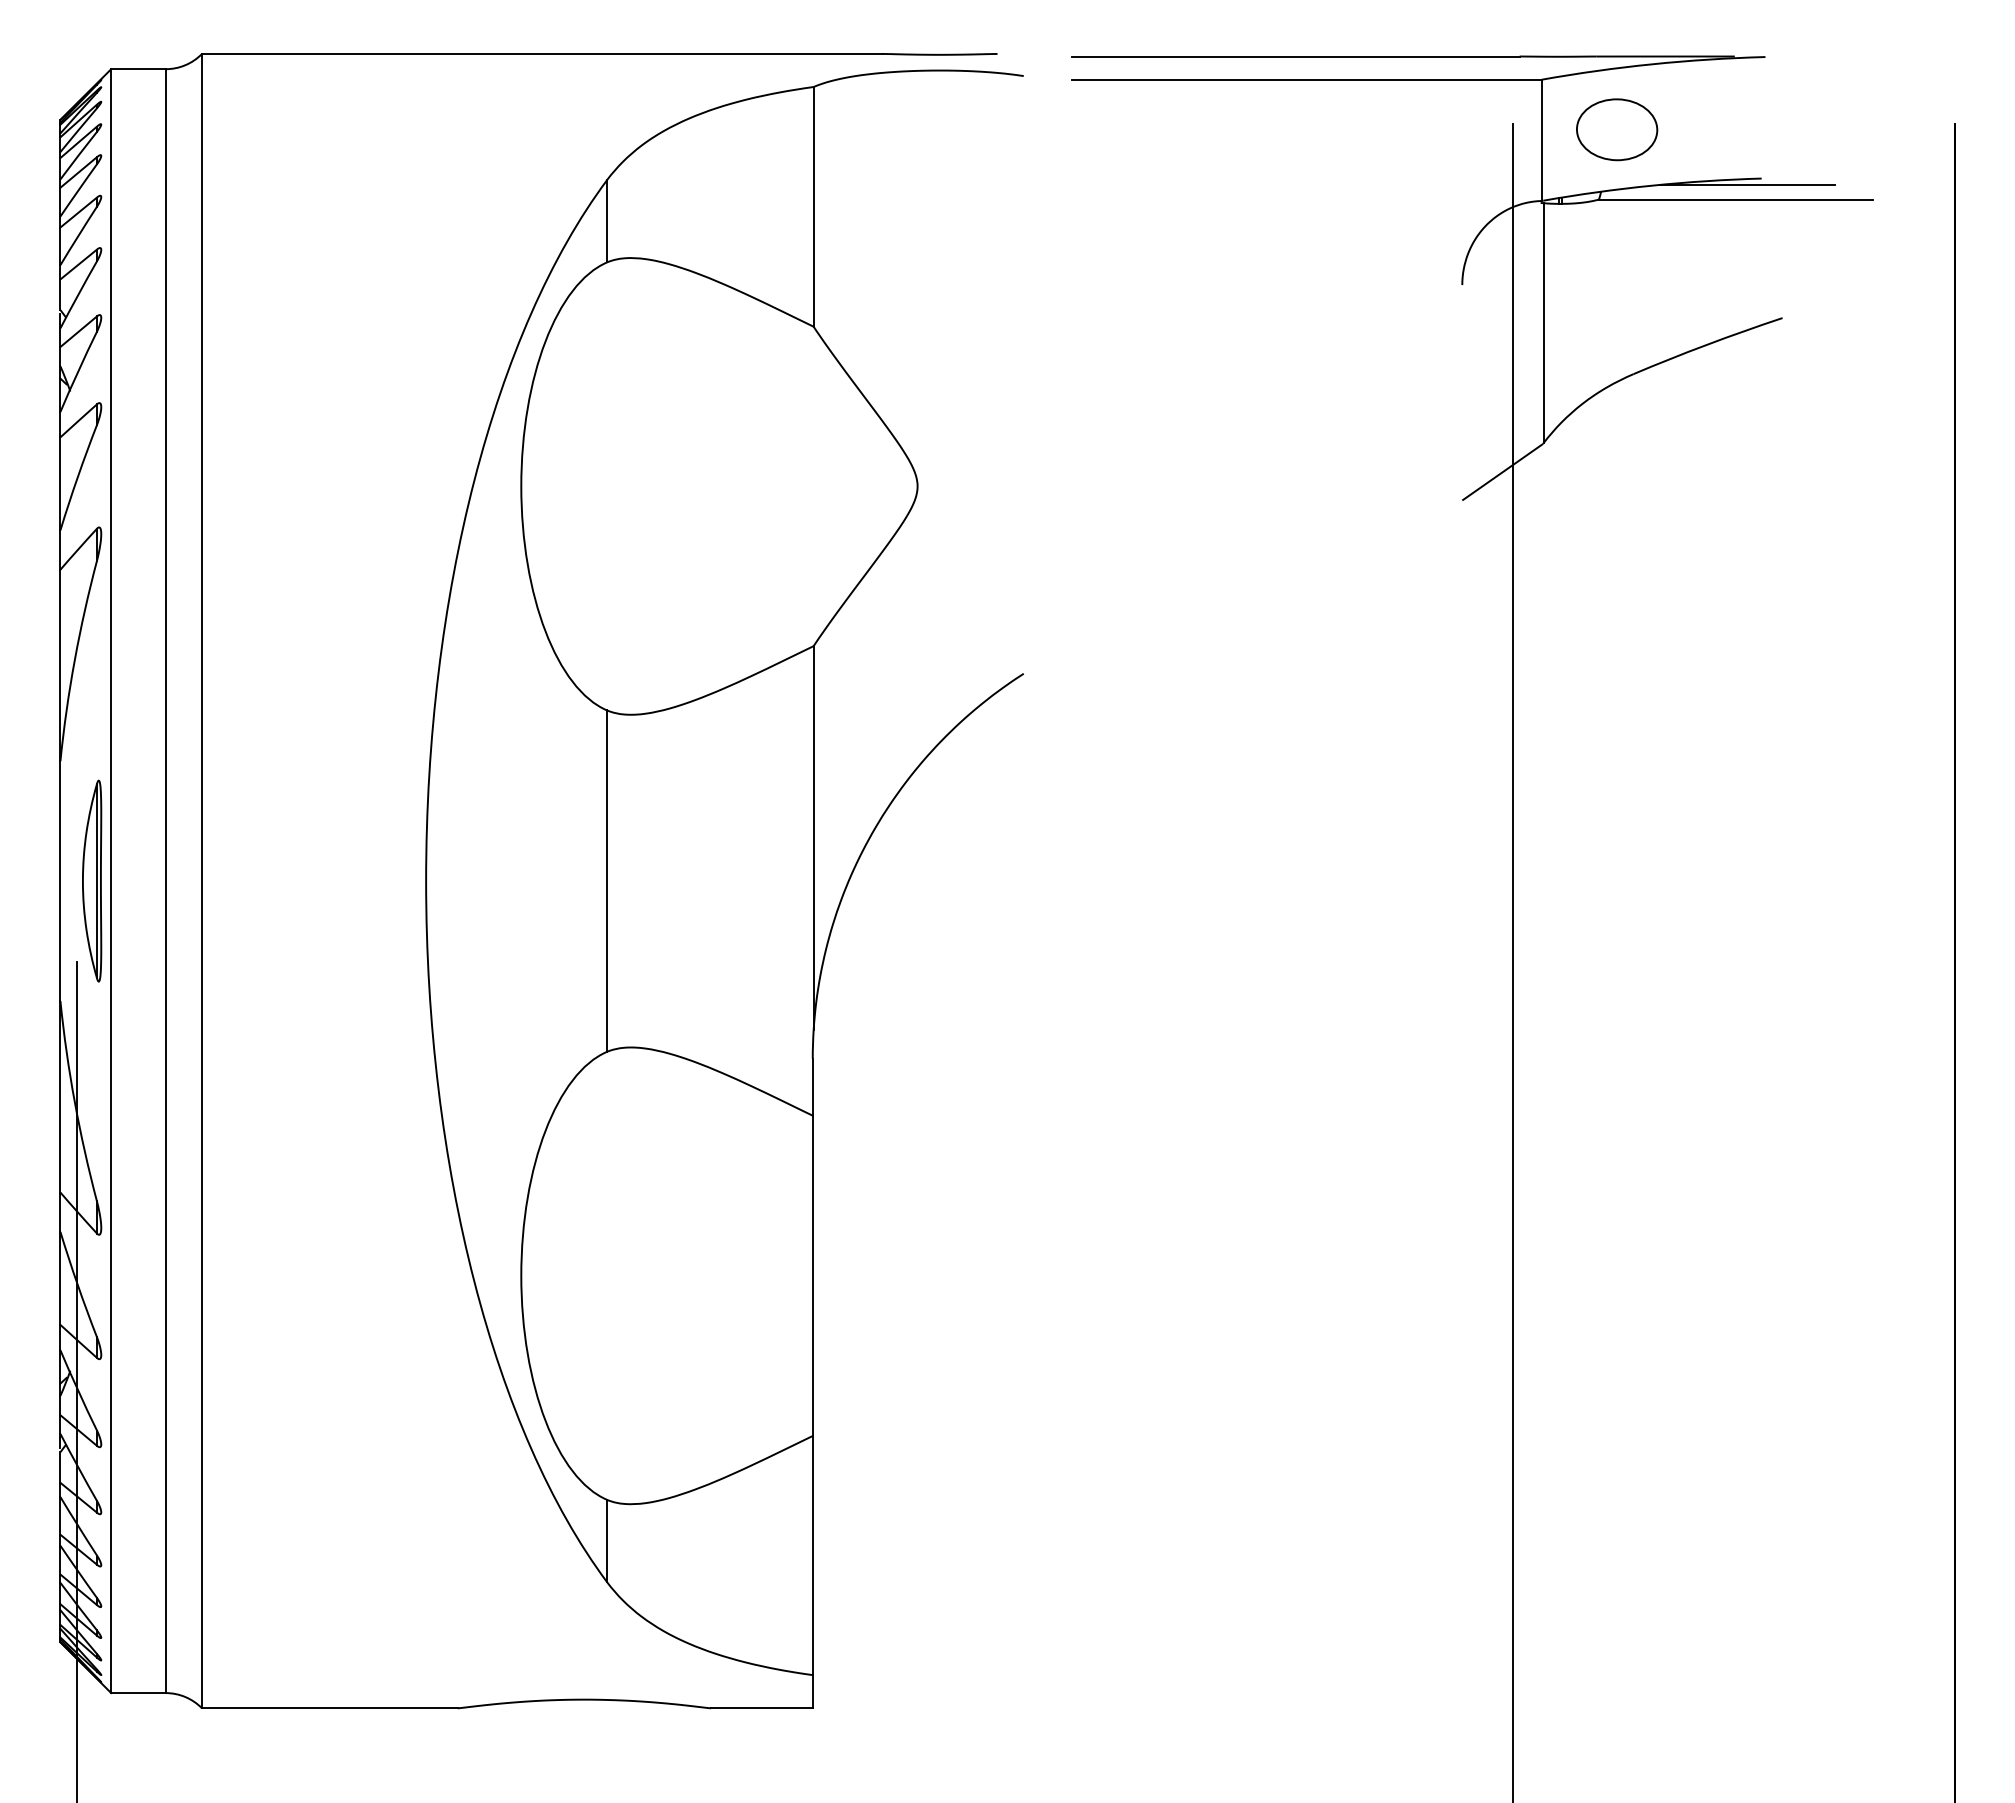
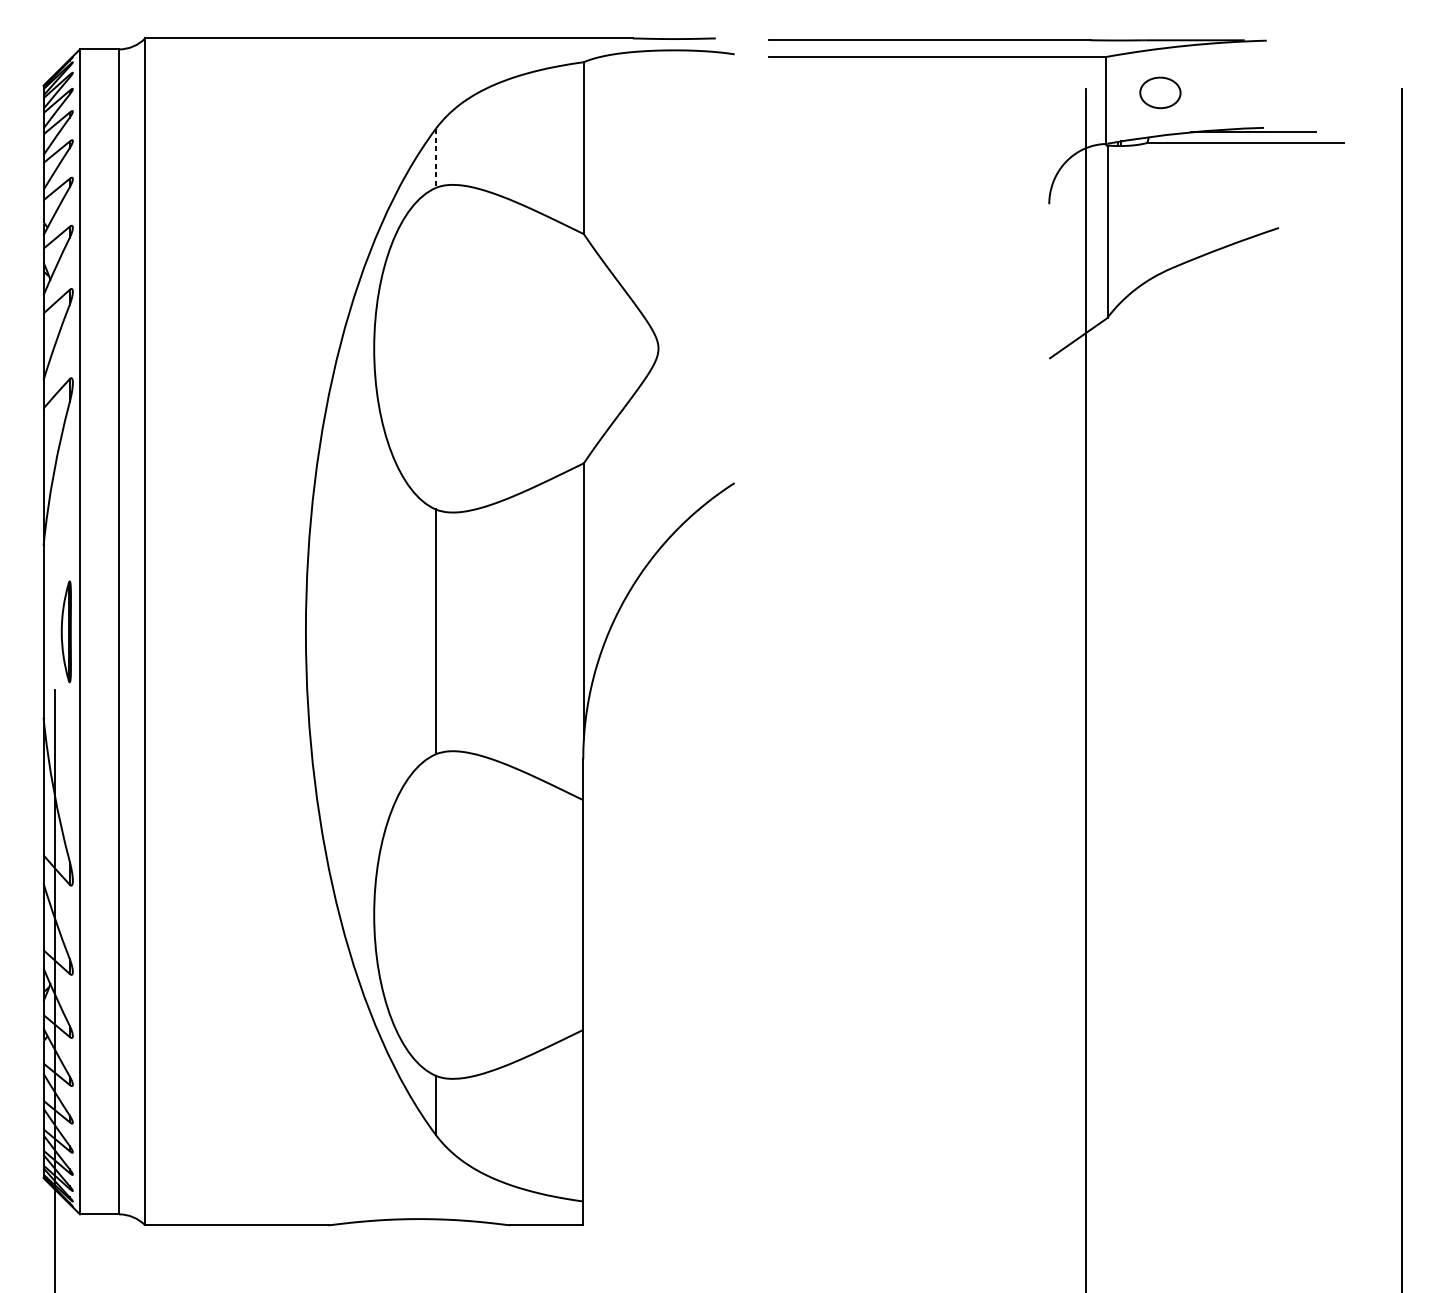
part: (1617, 129) -> (1160, 92), size x0.7
line: (607, 221) -> (436, 158), solid -> dashed
part: (92, 880) -> (66, 631), size x0.7

